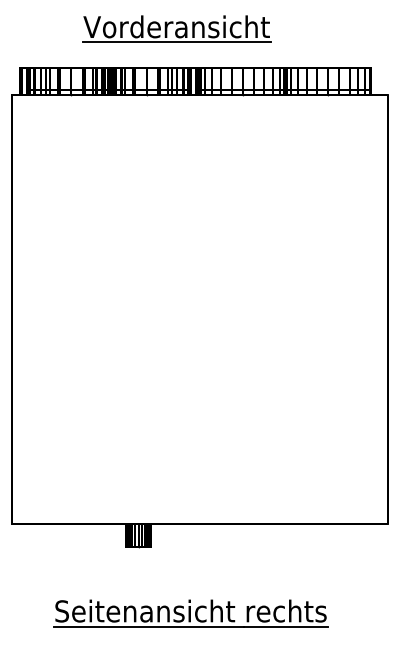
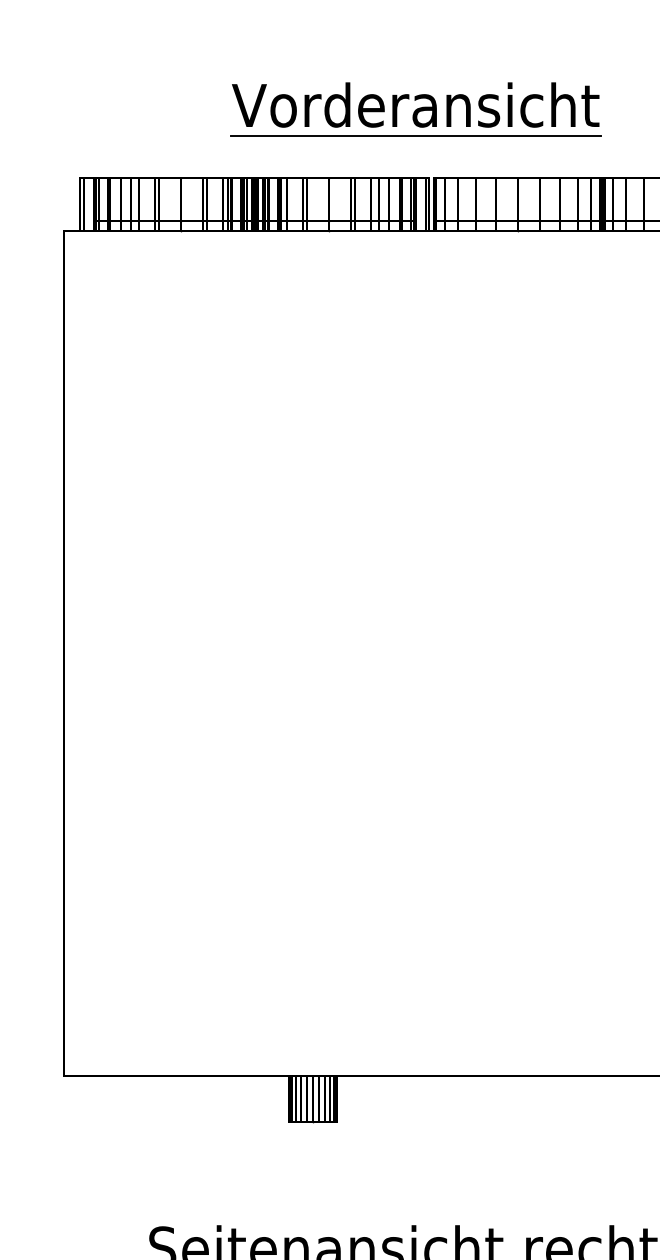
part: (176, 28) -> (415, 108), moved

